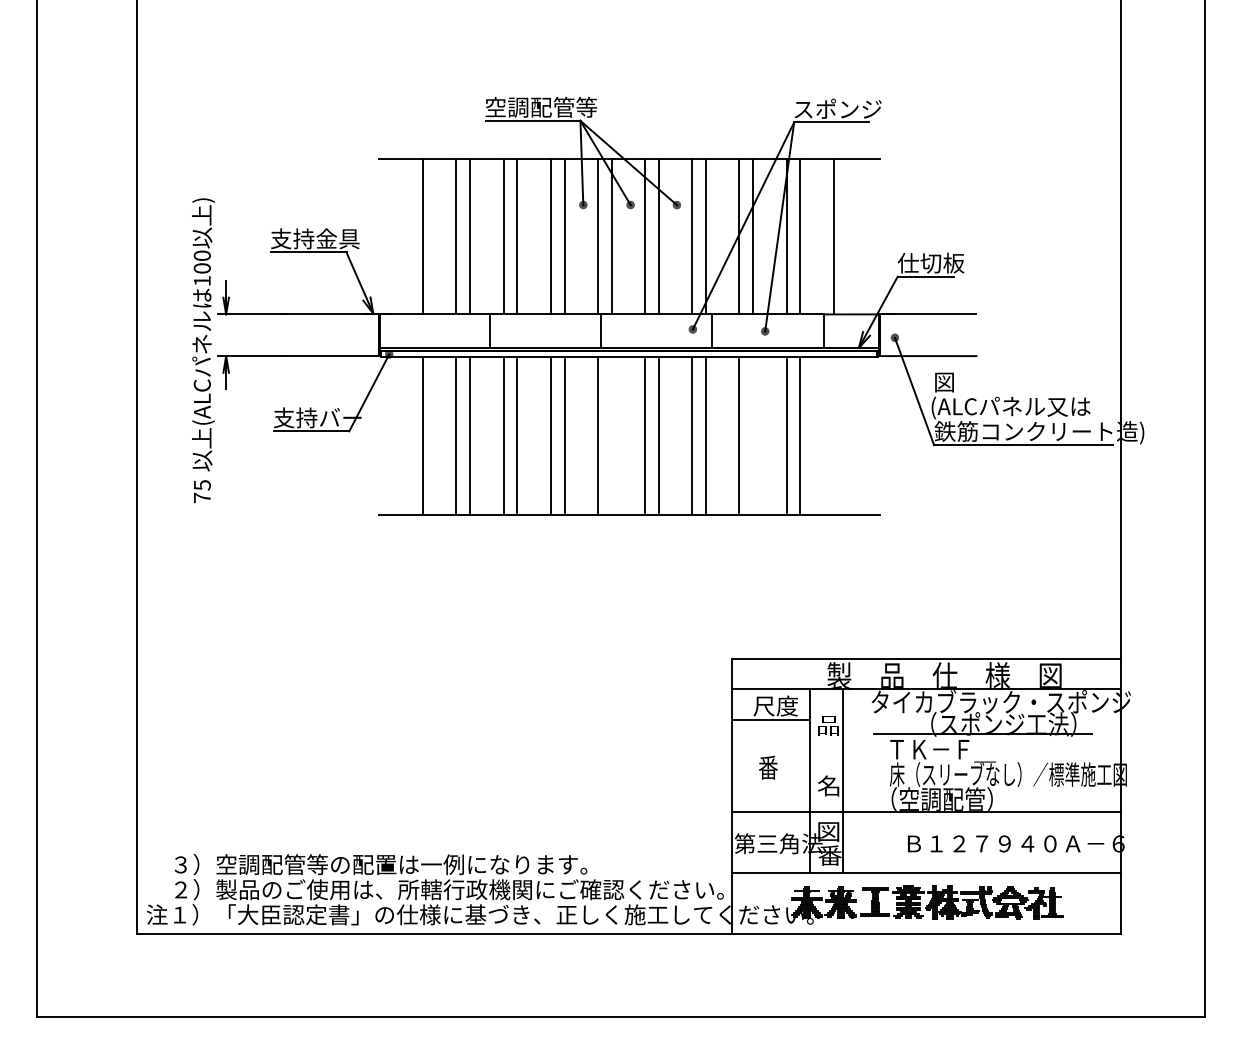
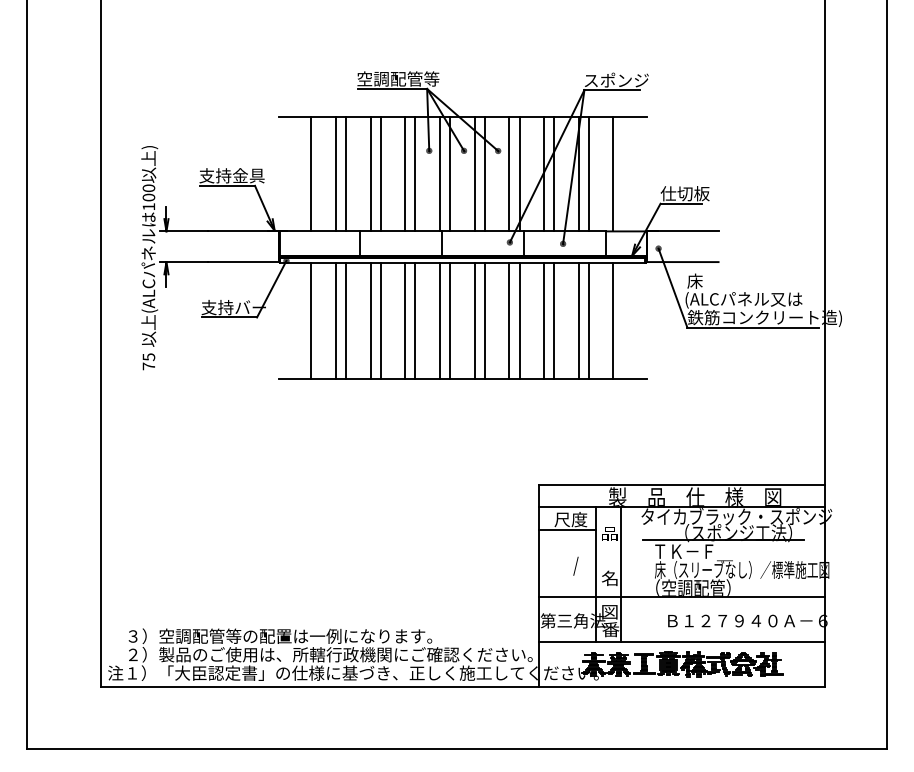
text: (943, 381) -> (694, 280), 図 -> 床
line: (612, 435) -> (450, 320), added
line: (753, 435) -> (554, 320), added
line: (833, 435) -> (613, 320), added
text: (772, 768) -> (568, 565), 番 -> /

